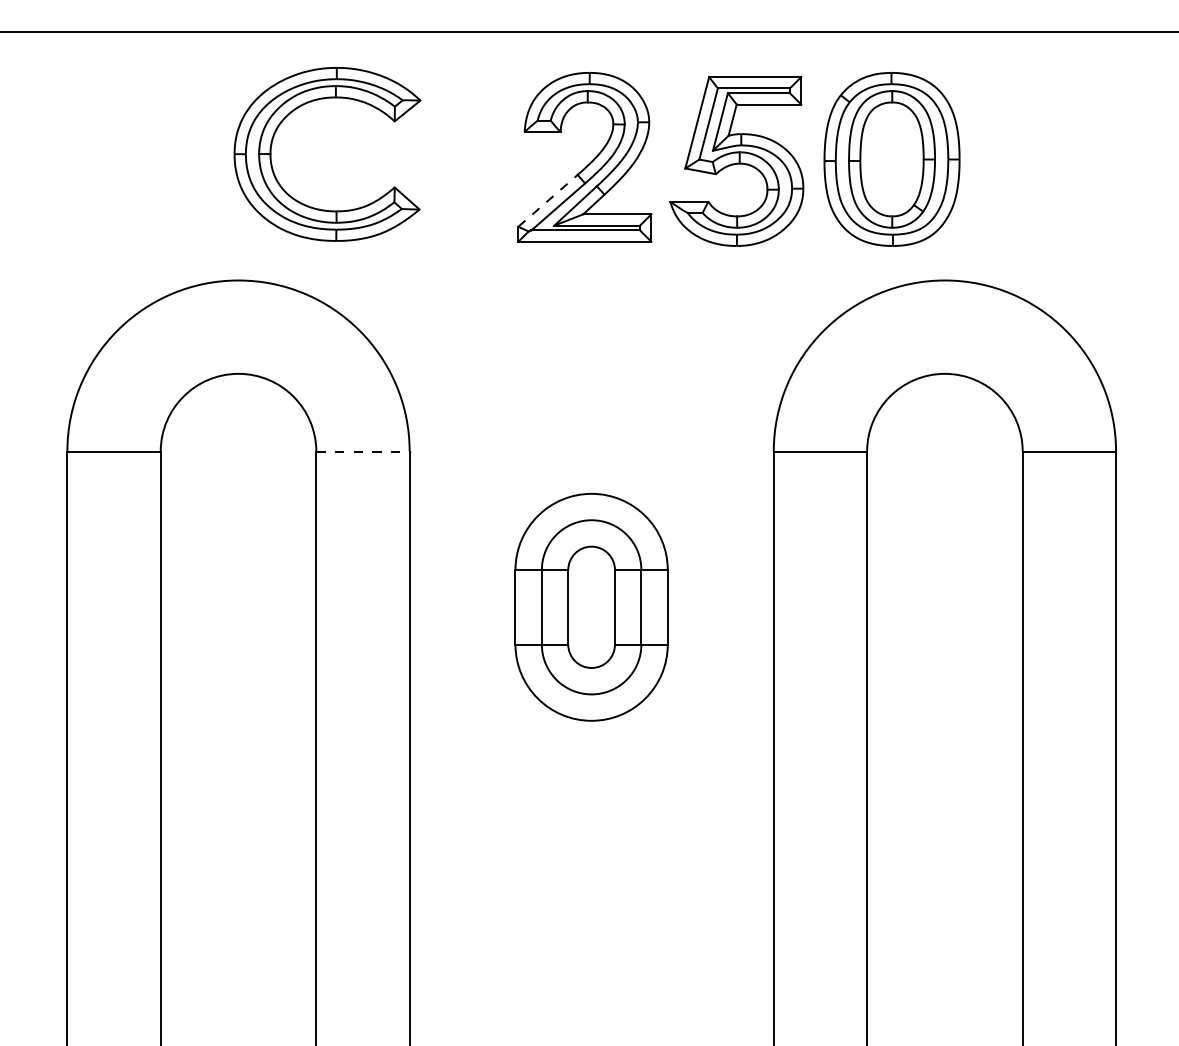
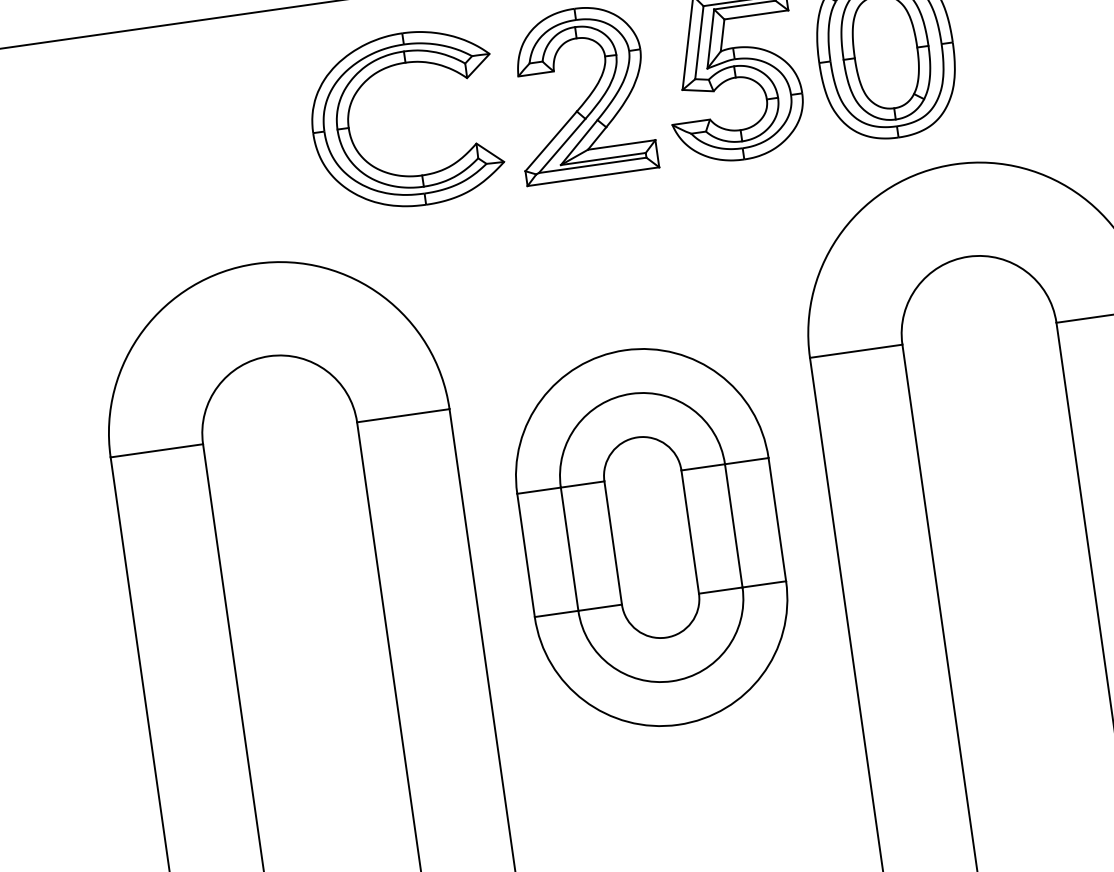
line: (548, 200) -> (551, 140), dashed -> solid
part: (306, 204) -> (391, 172), moved
line: (363, 451) -> (403, 415), dashed -> solid
part: (591, 607) -> (651, 537), size x1.67

